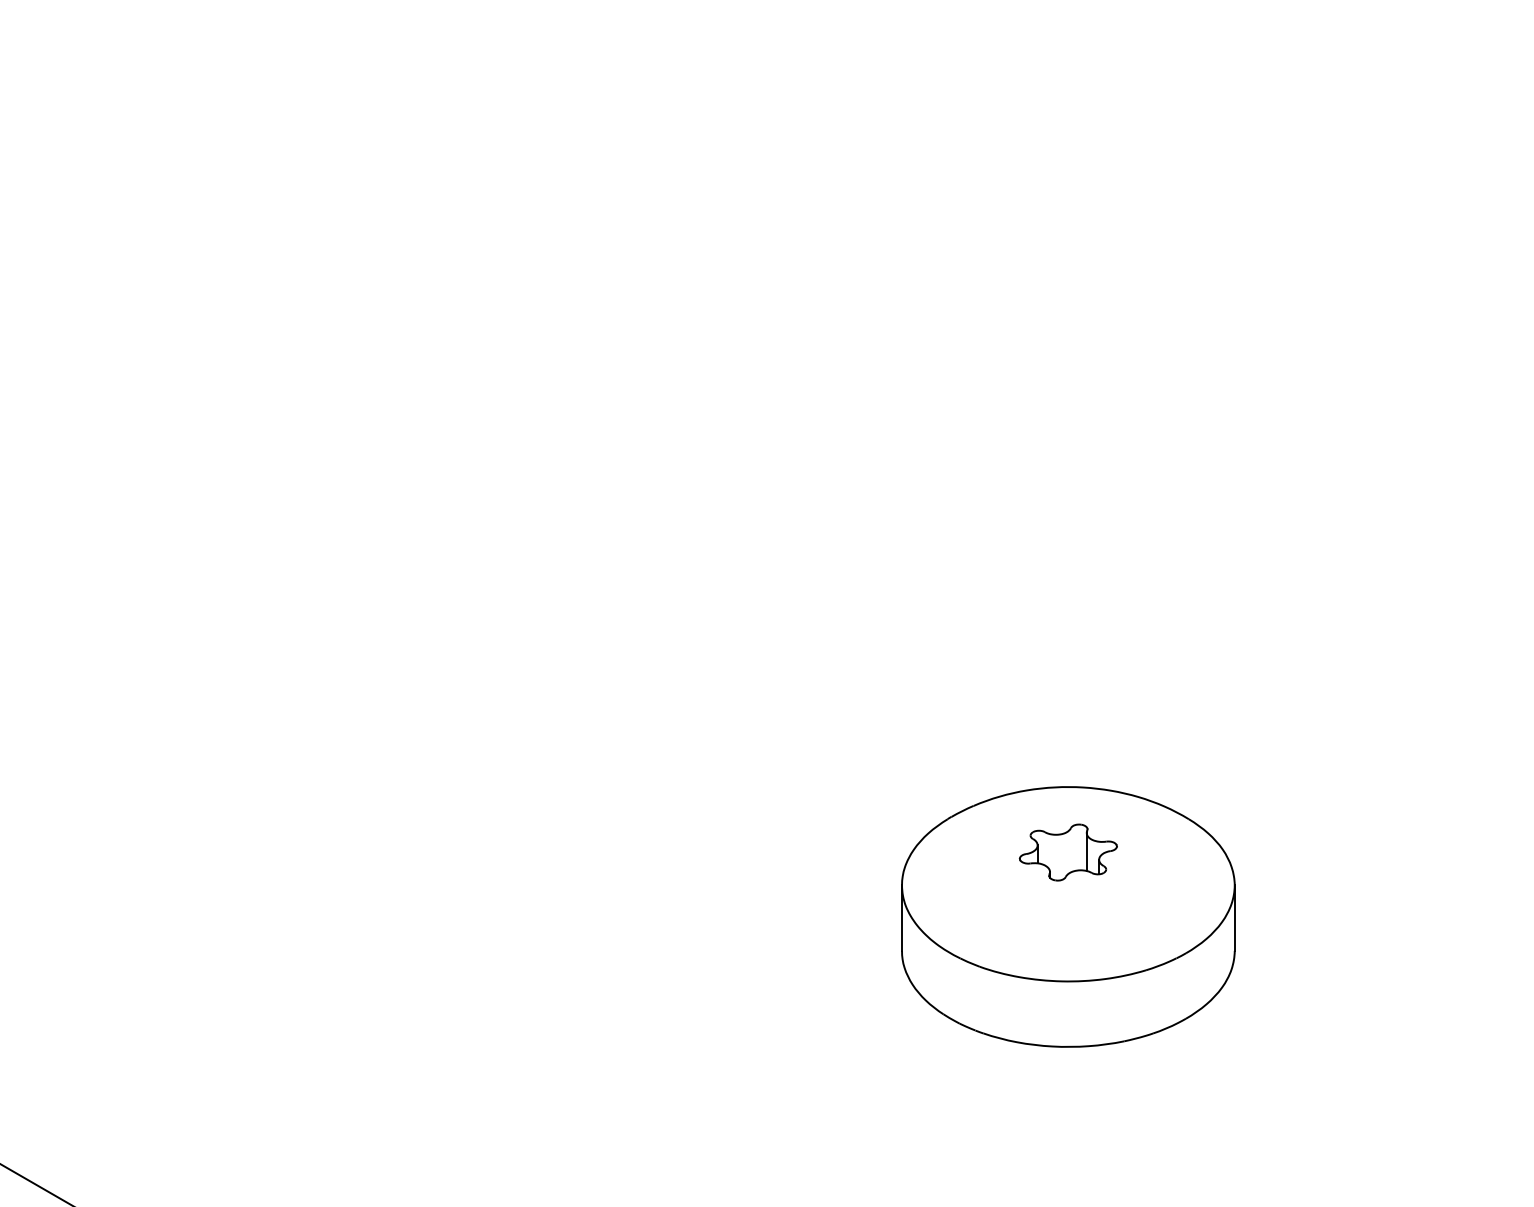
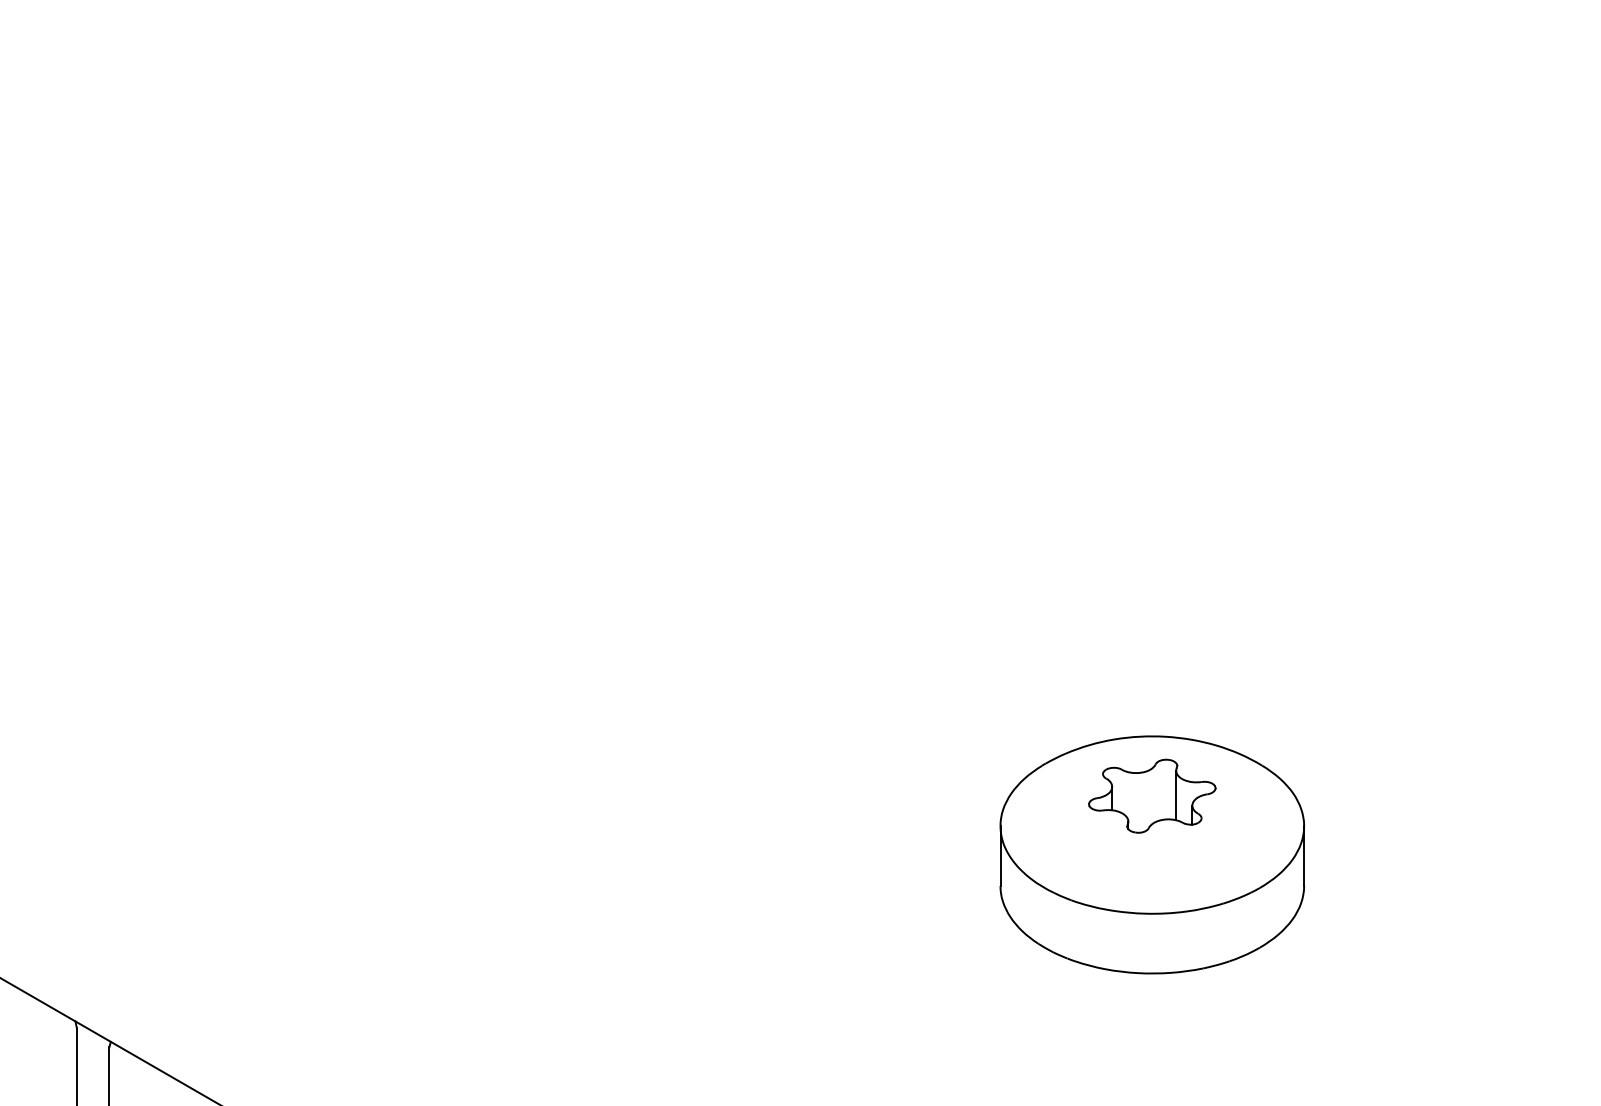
part: (1068, 851) -> (1152, 795), size x1.43

